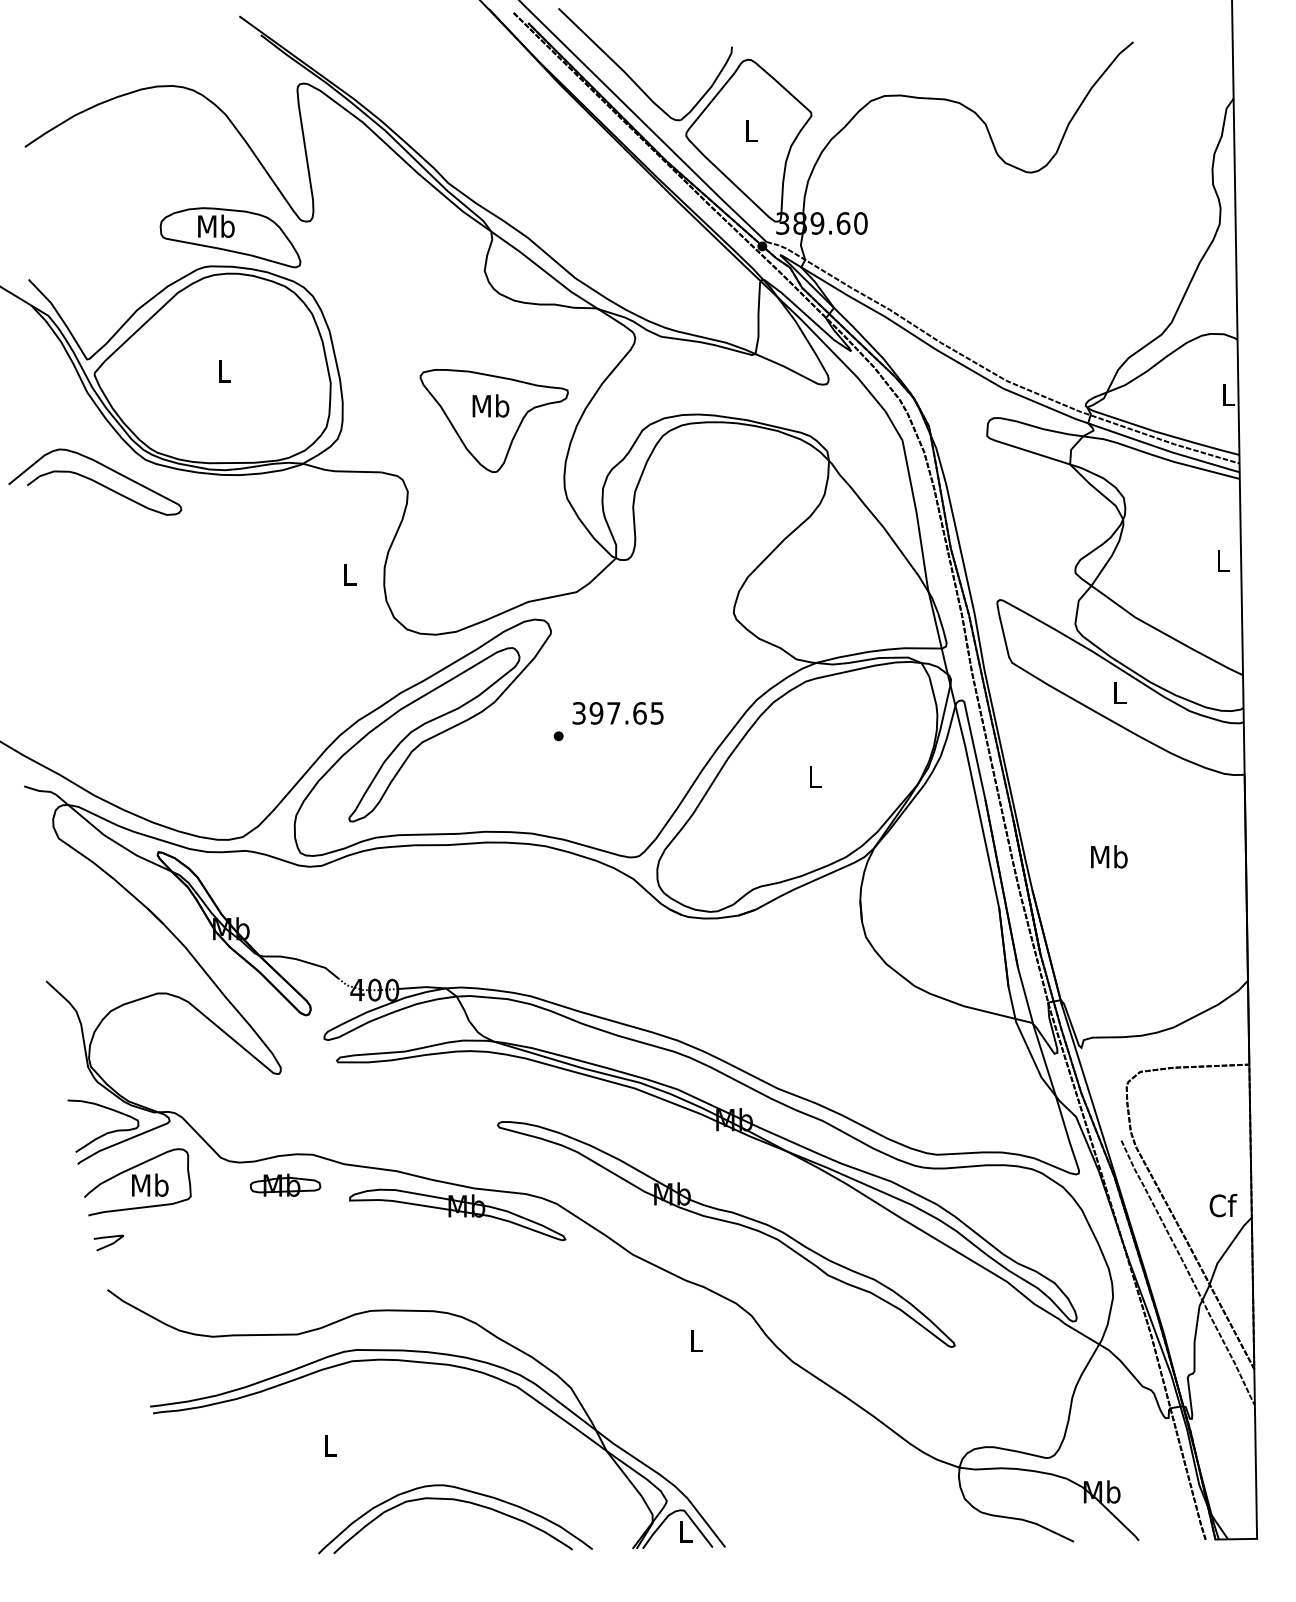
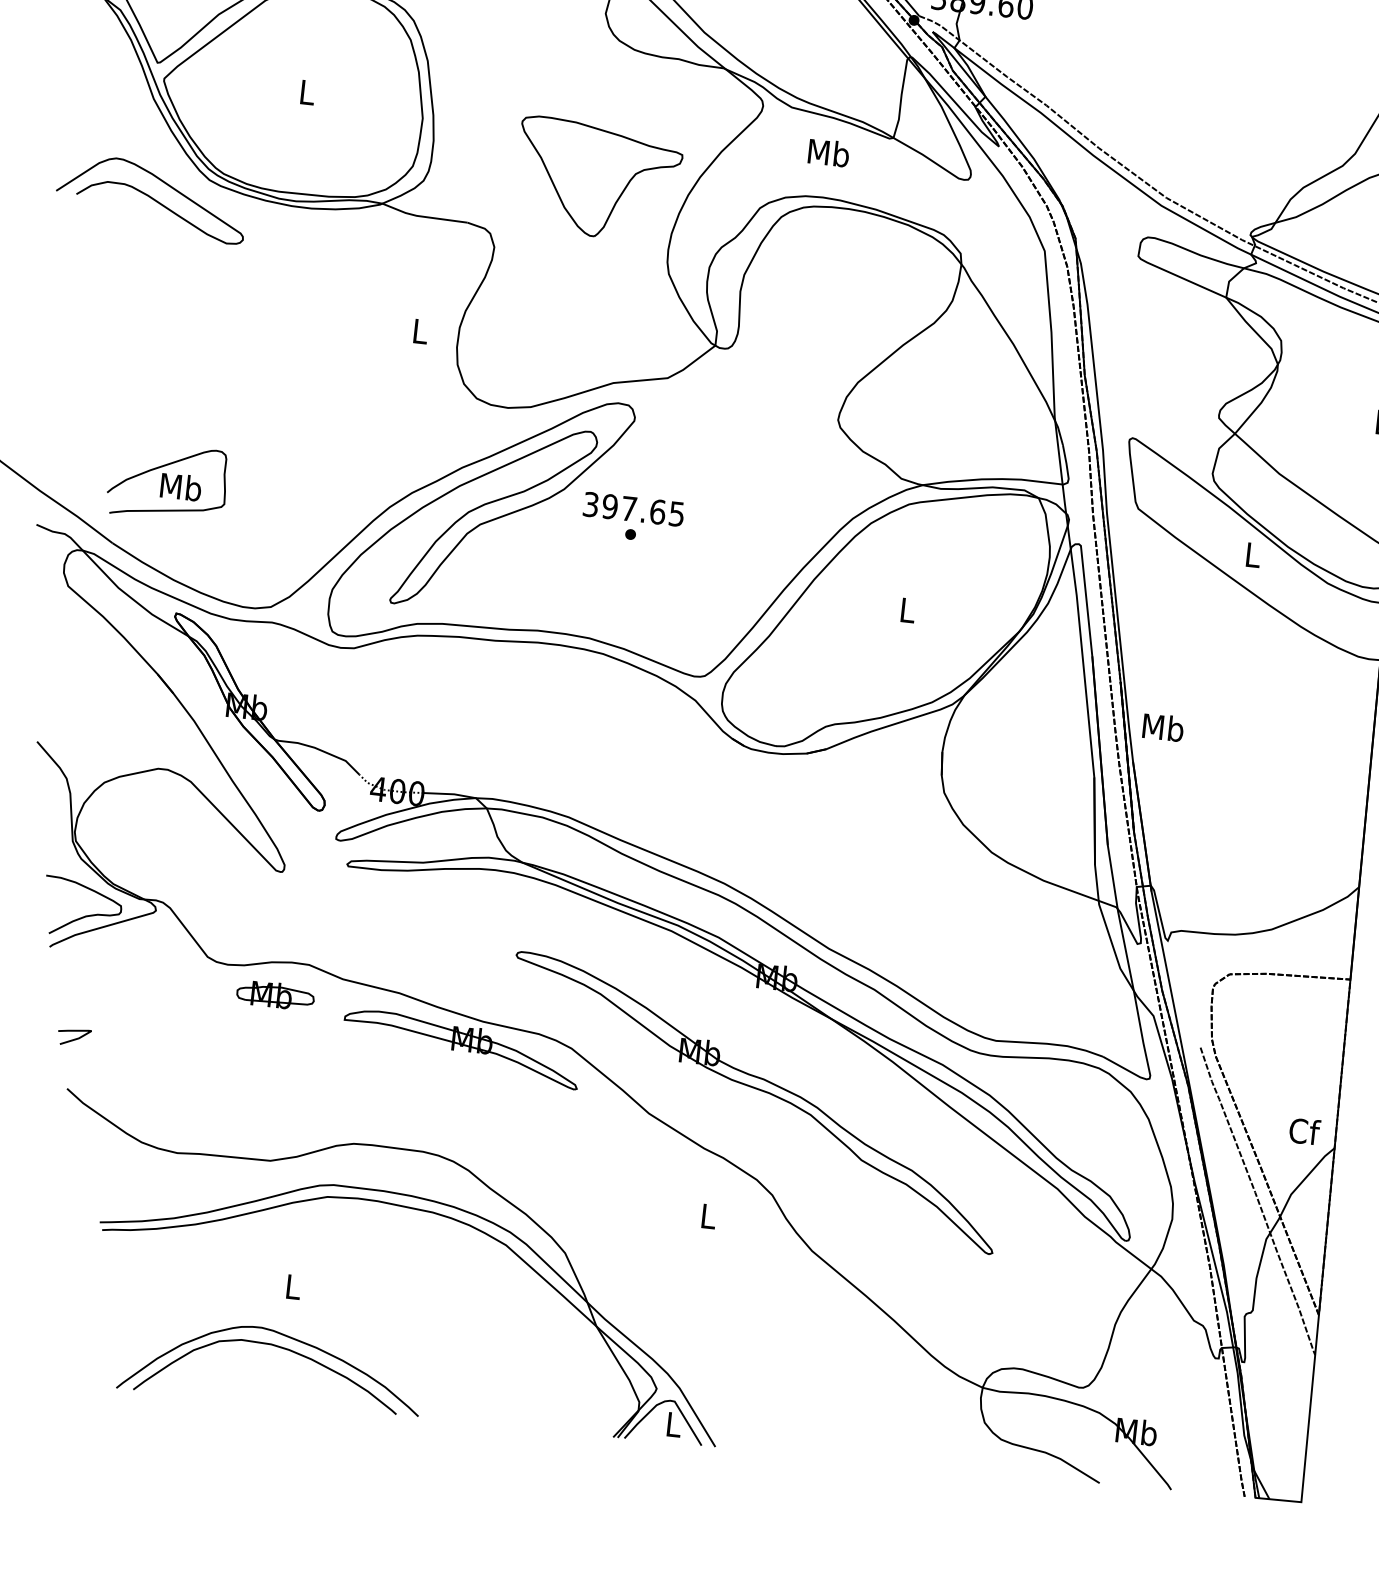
text: (490, 405) -> (828, 152), moved
text: (617, 713) -> (633, 509), moved
text: (1109, 856) -> (1163, 727), moved
part: (137, 1182) -> (167, 482), moved
part: (458, 1501) -> (276, 1347), moved

